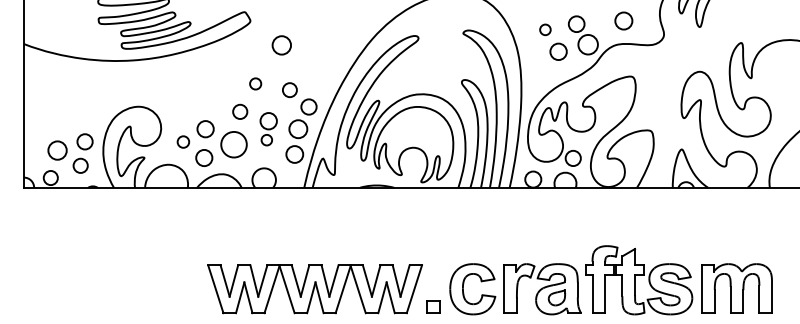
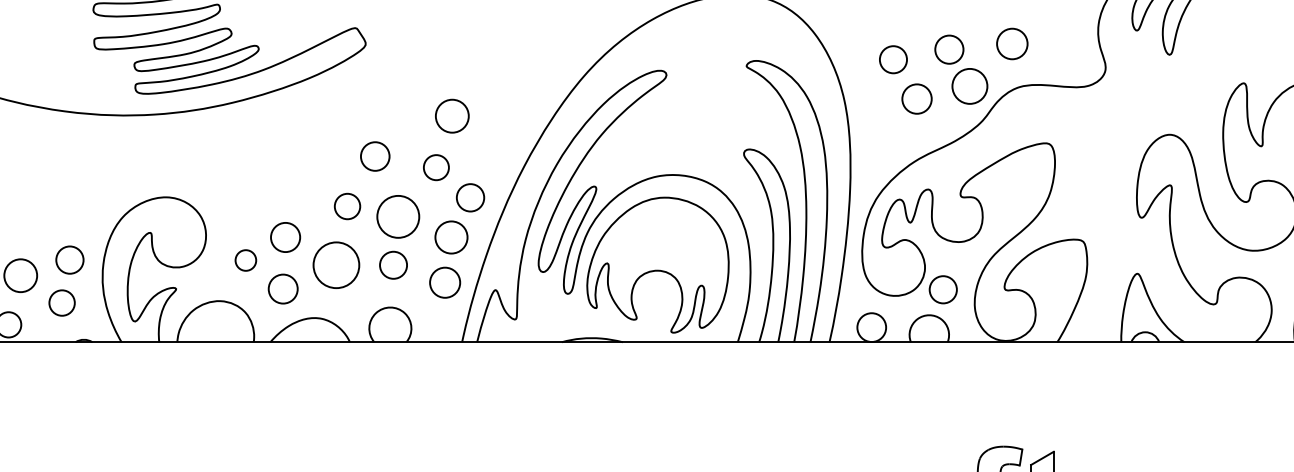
circle: (623, 20) -> (1011, 43), moved
circle: (545, 29) -> (893, 59), size x1.43
circle: (281, 45) -> (451, 116), moved
circle: (255, 83) -> (374, 155), size x1.43
part: (268, 129) -> (398, 238), size x1.43

